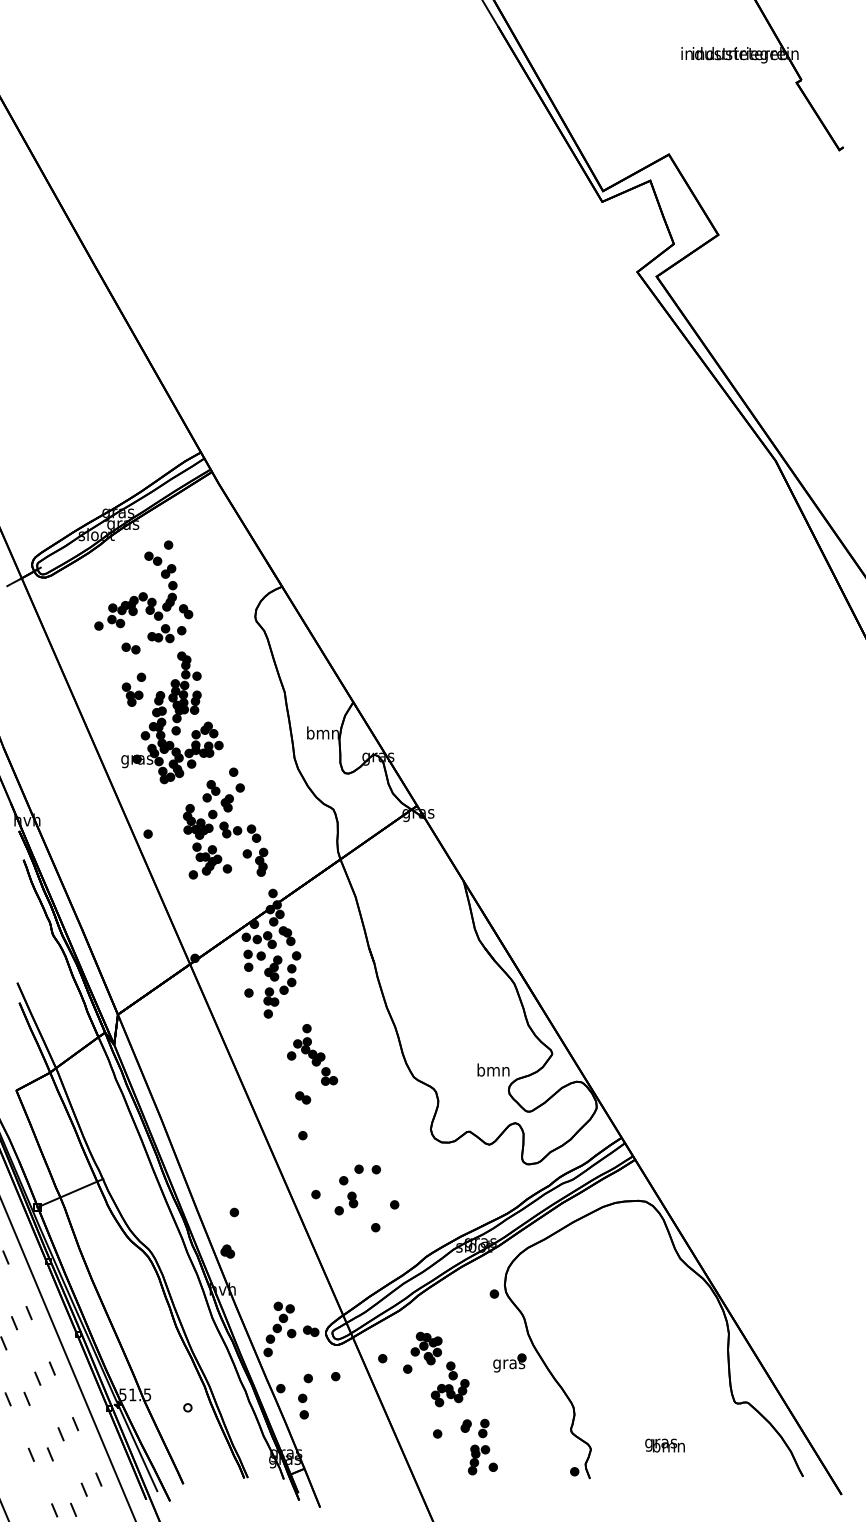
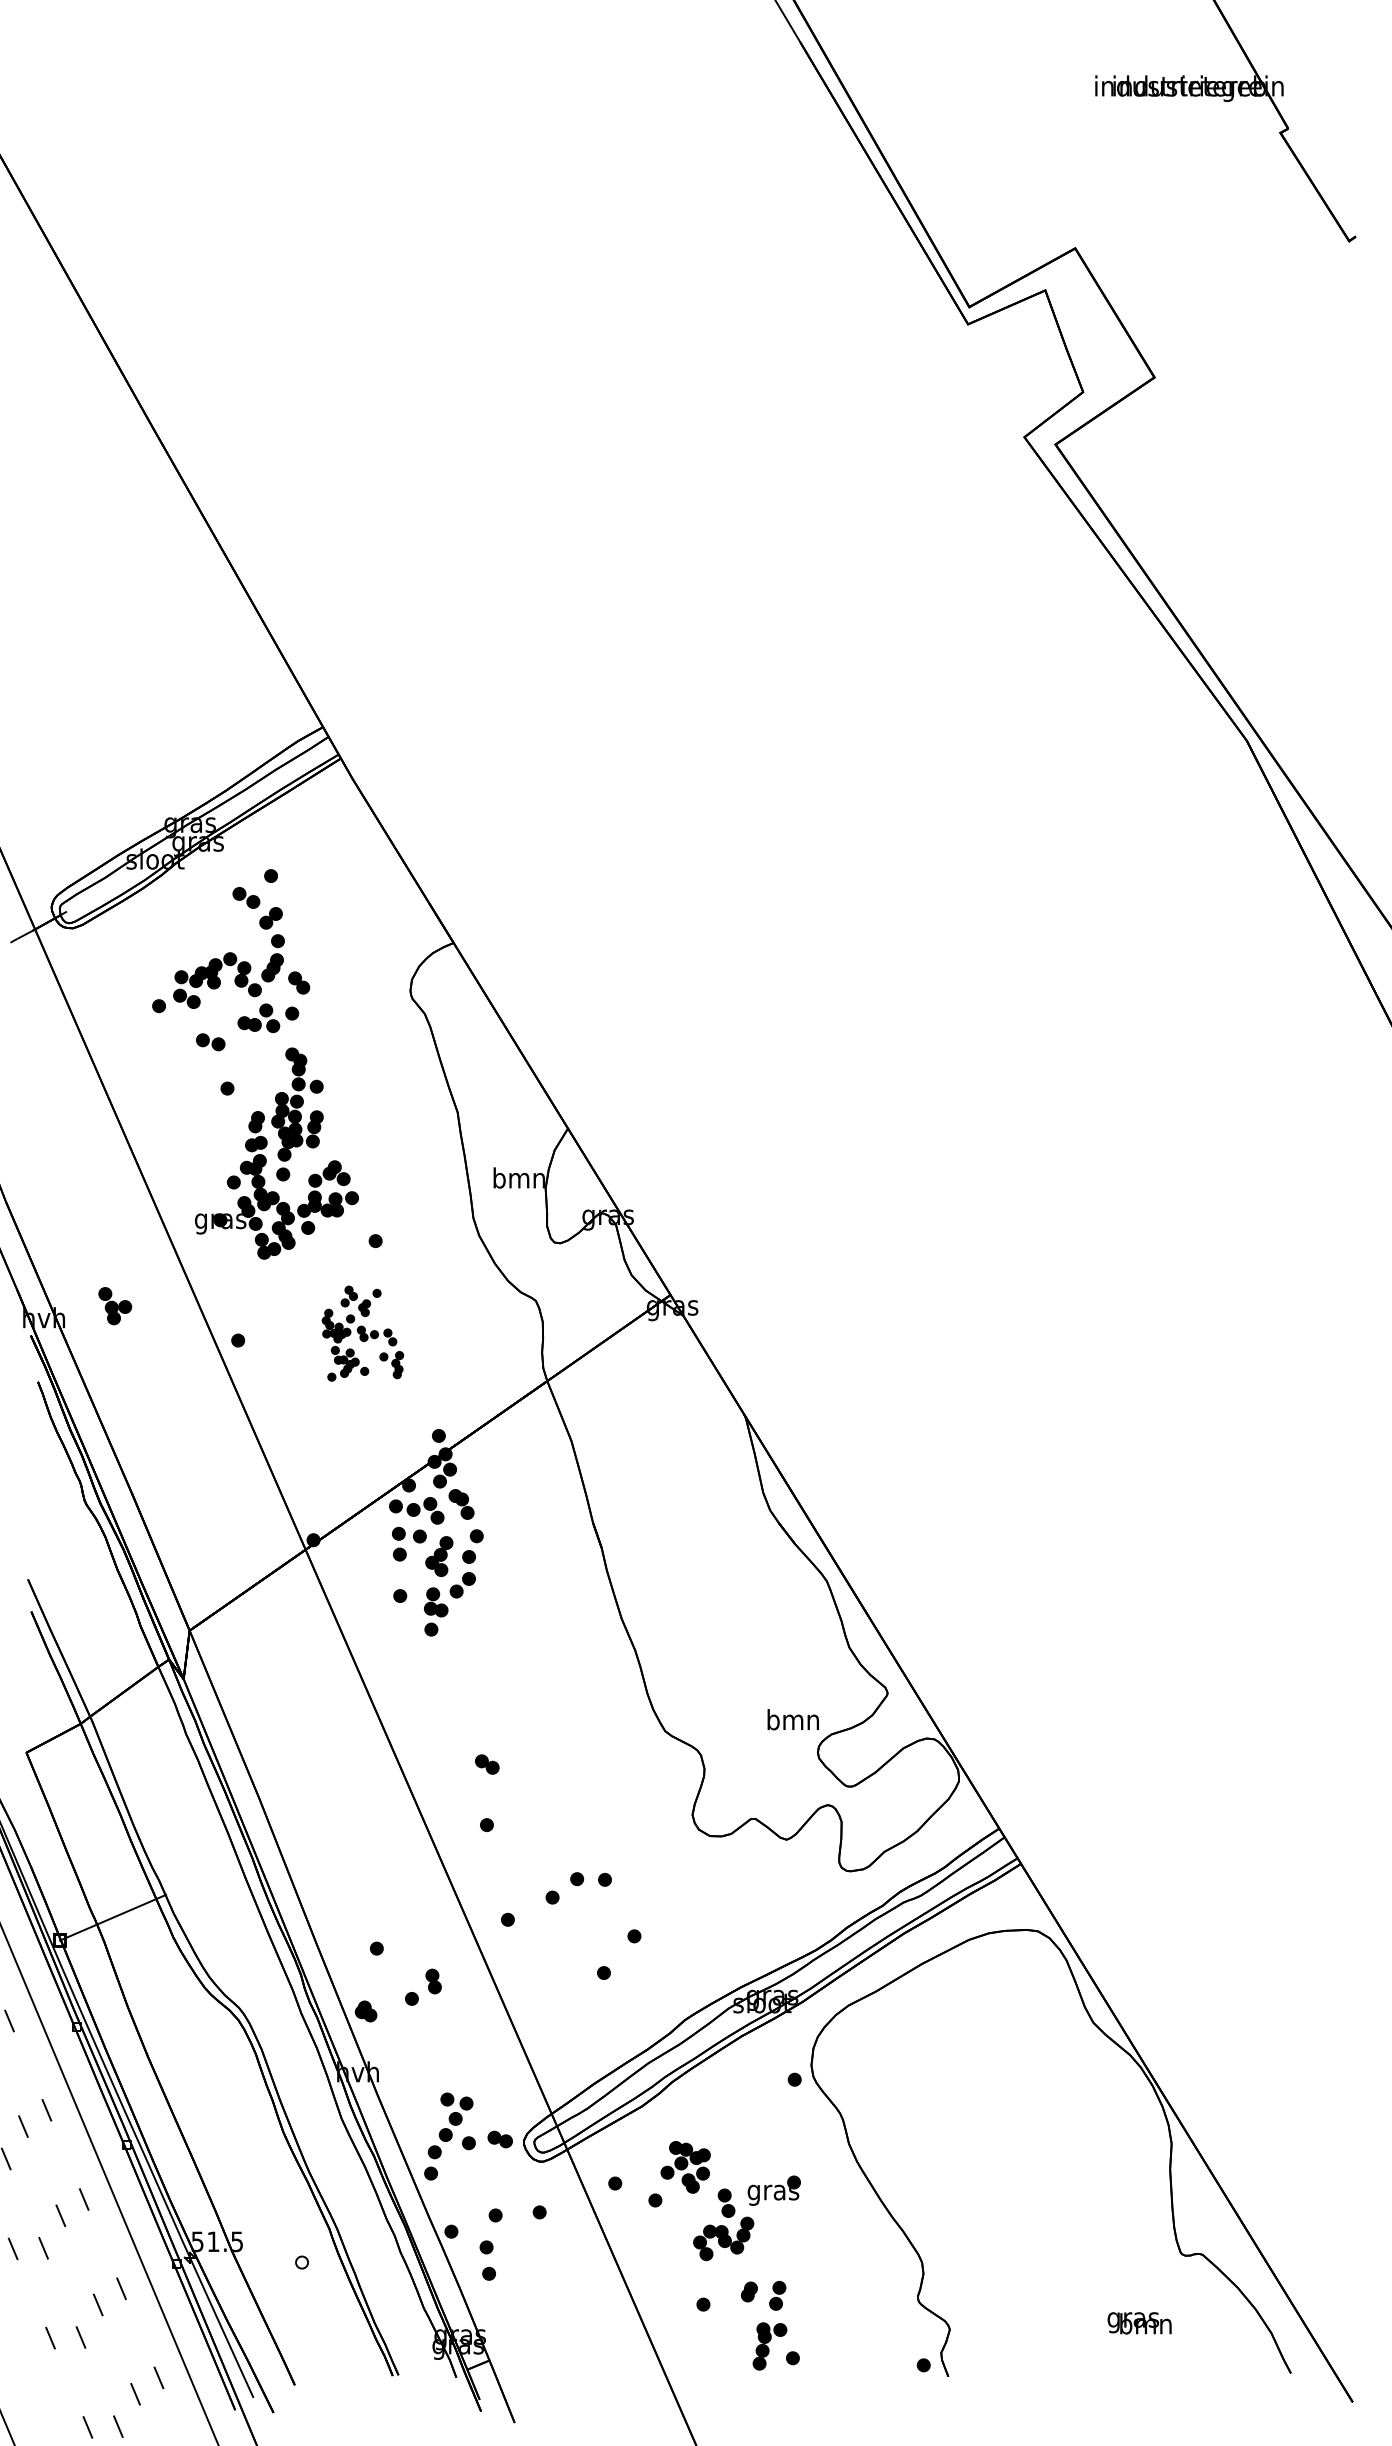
part: (132, 694) -> (114, 1305), moved
part: (225, 829) -> (362, 1333), size x0.6
part: (312, 1054) -> (502, 1694), removed
part: (346, 1203) -> (423, 1987), moved
part: (509, 1362) -> (773, 2189), moved
text: (664, 1445) -> (1138, 2323), moved

